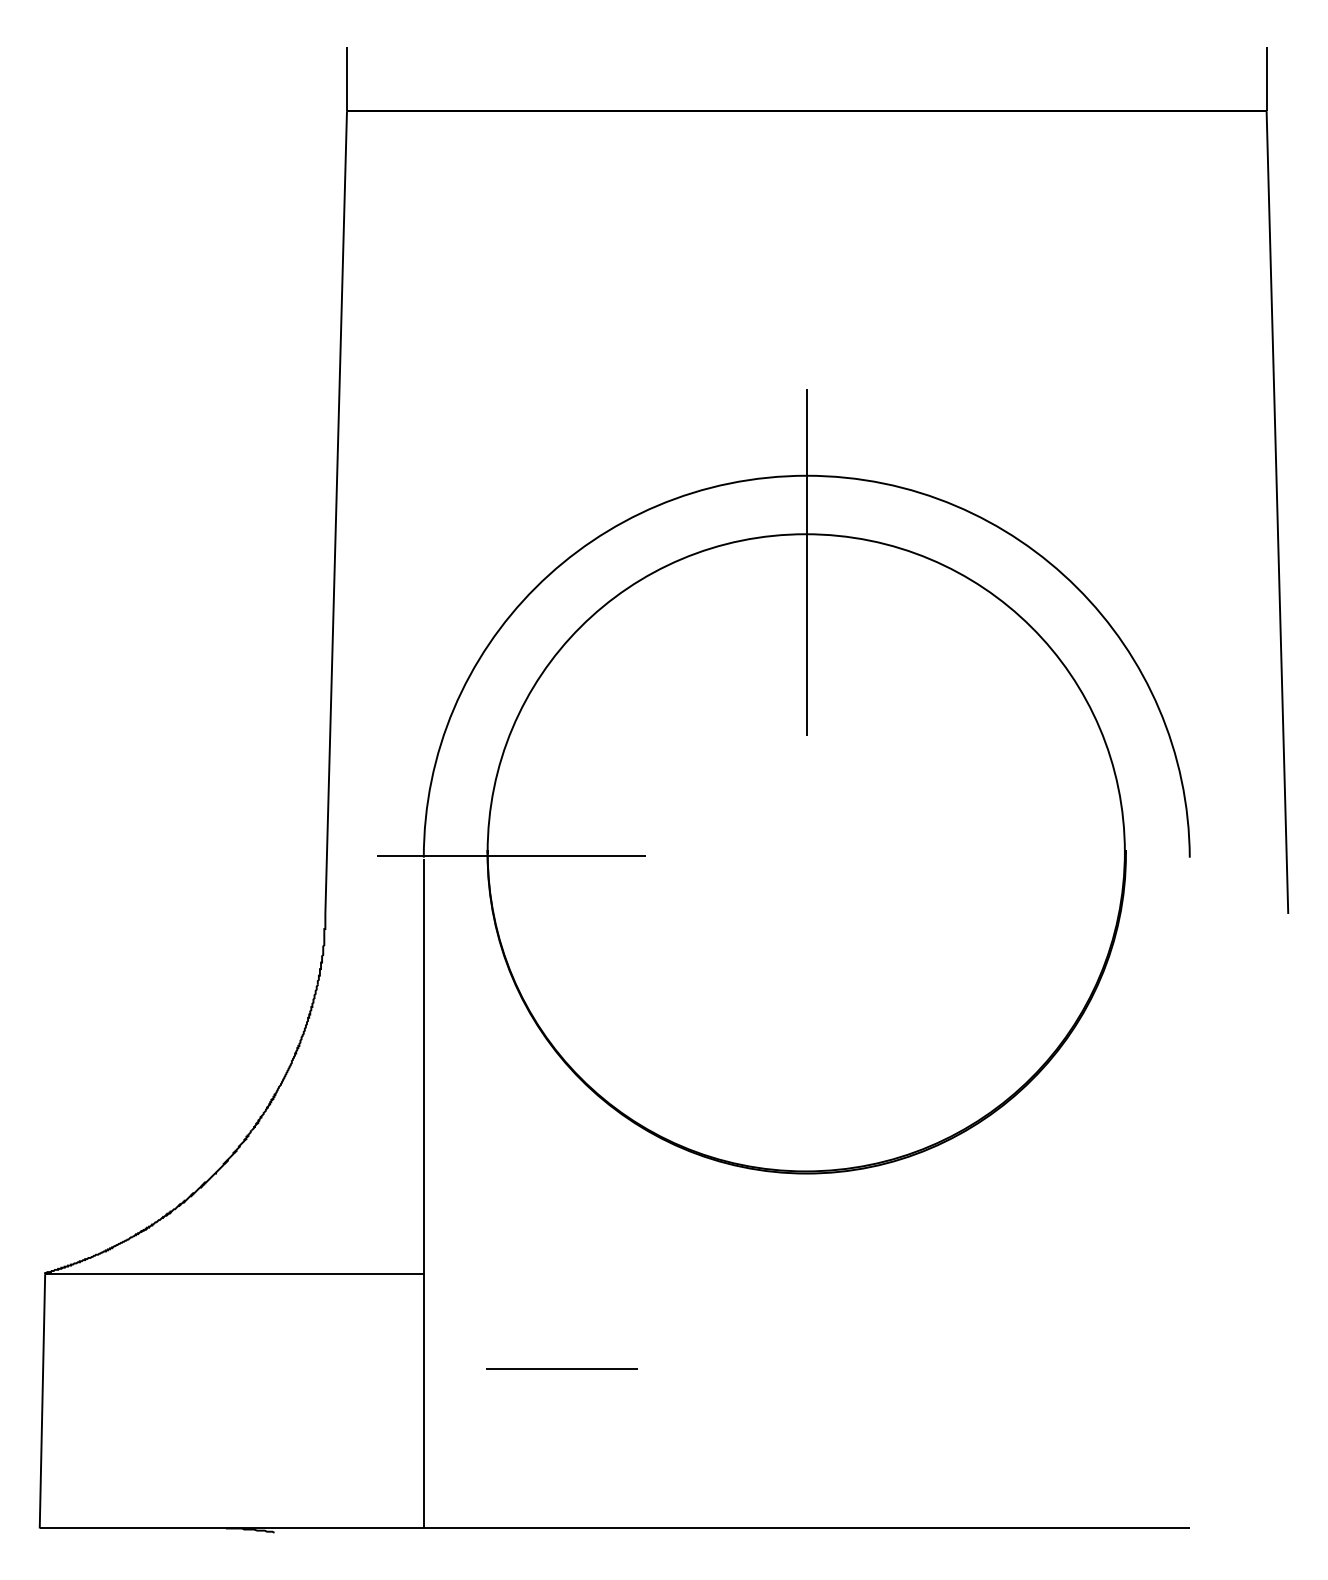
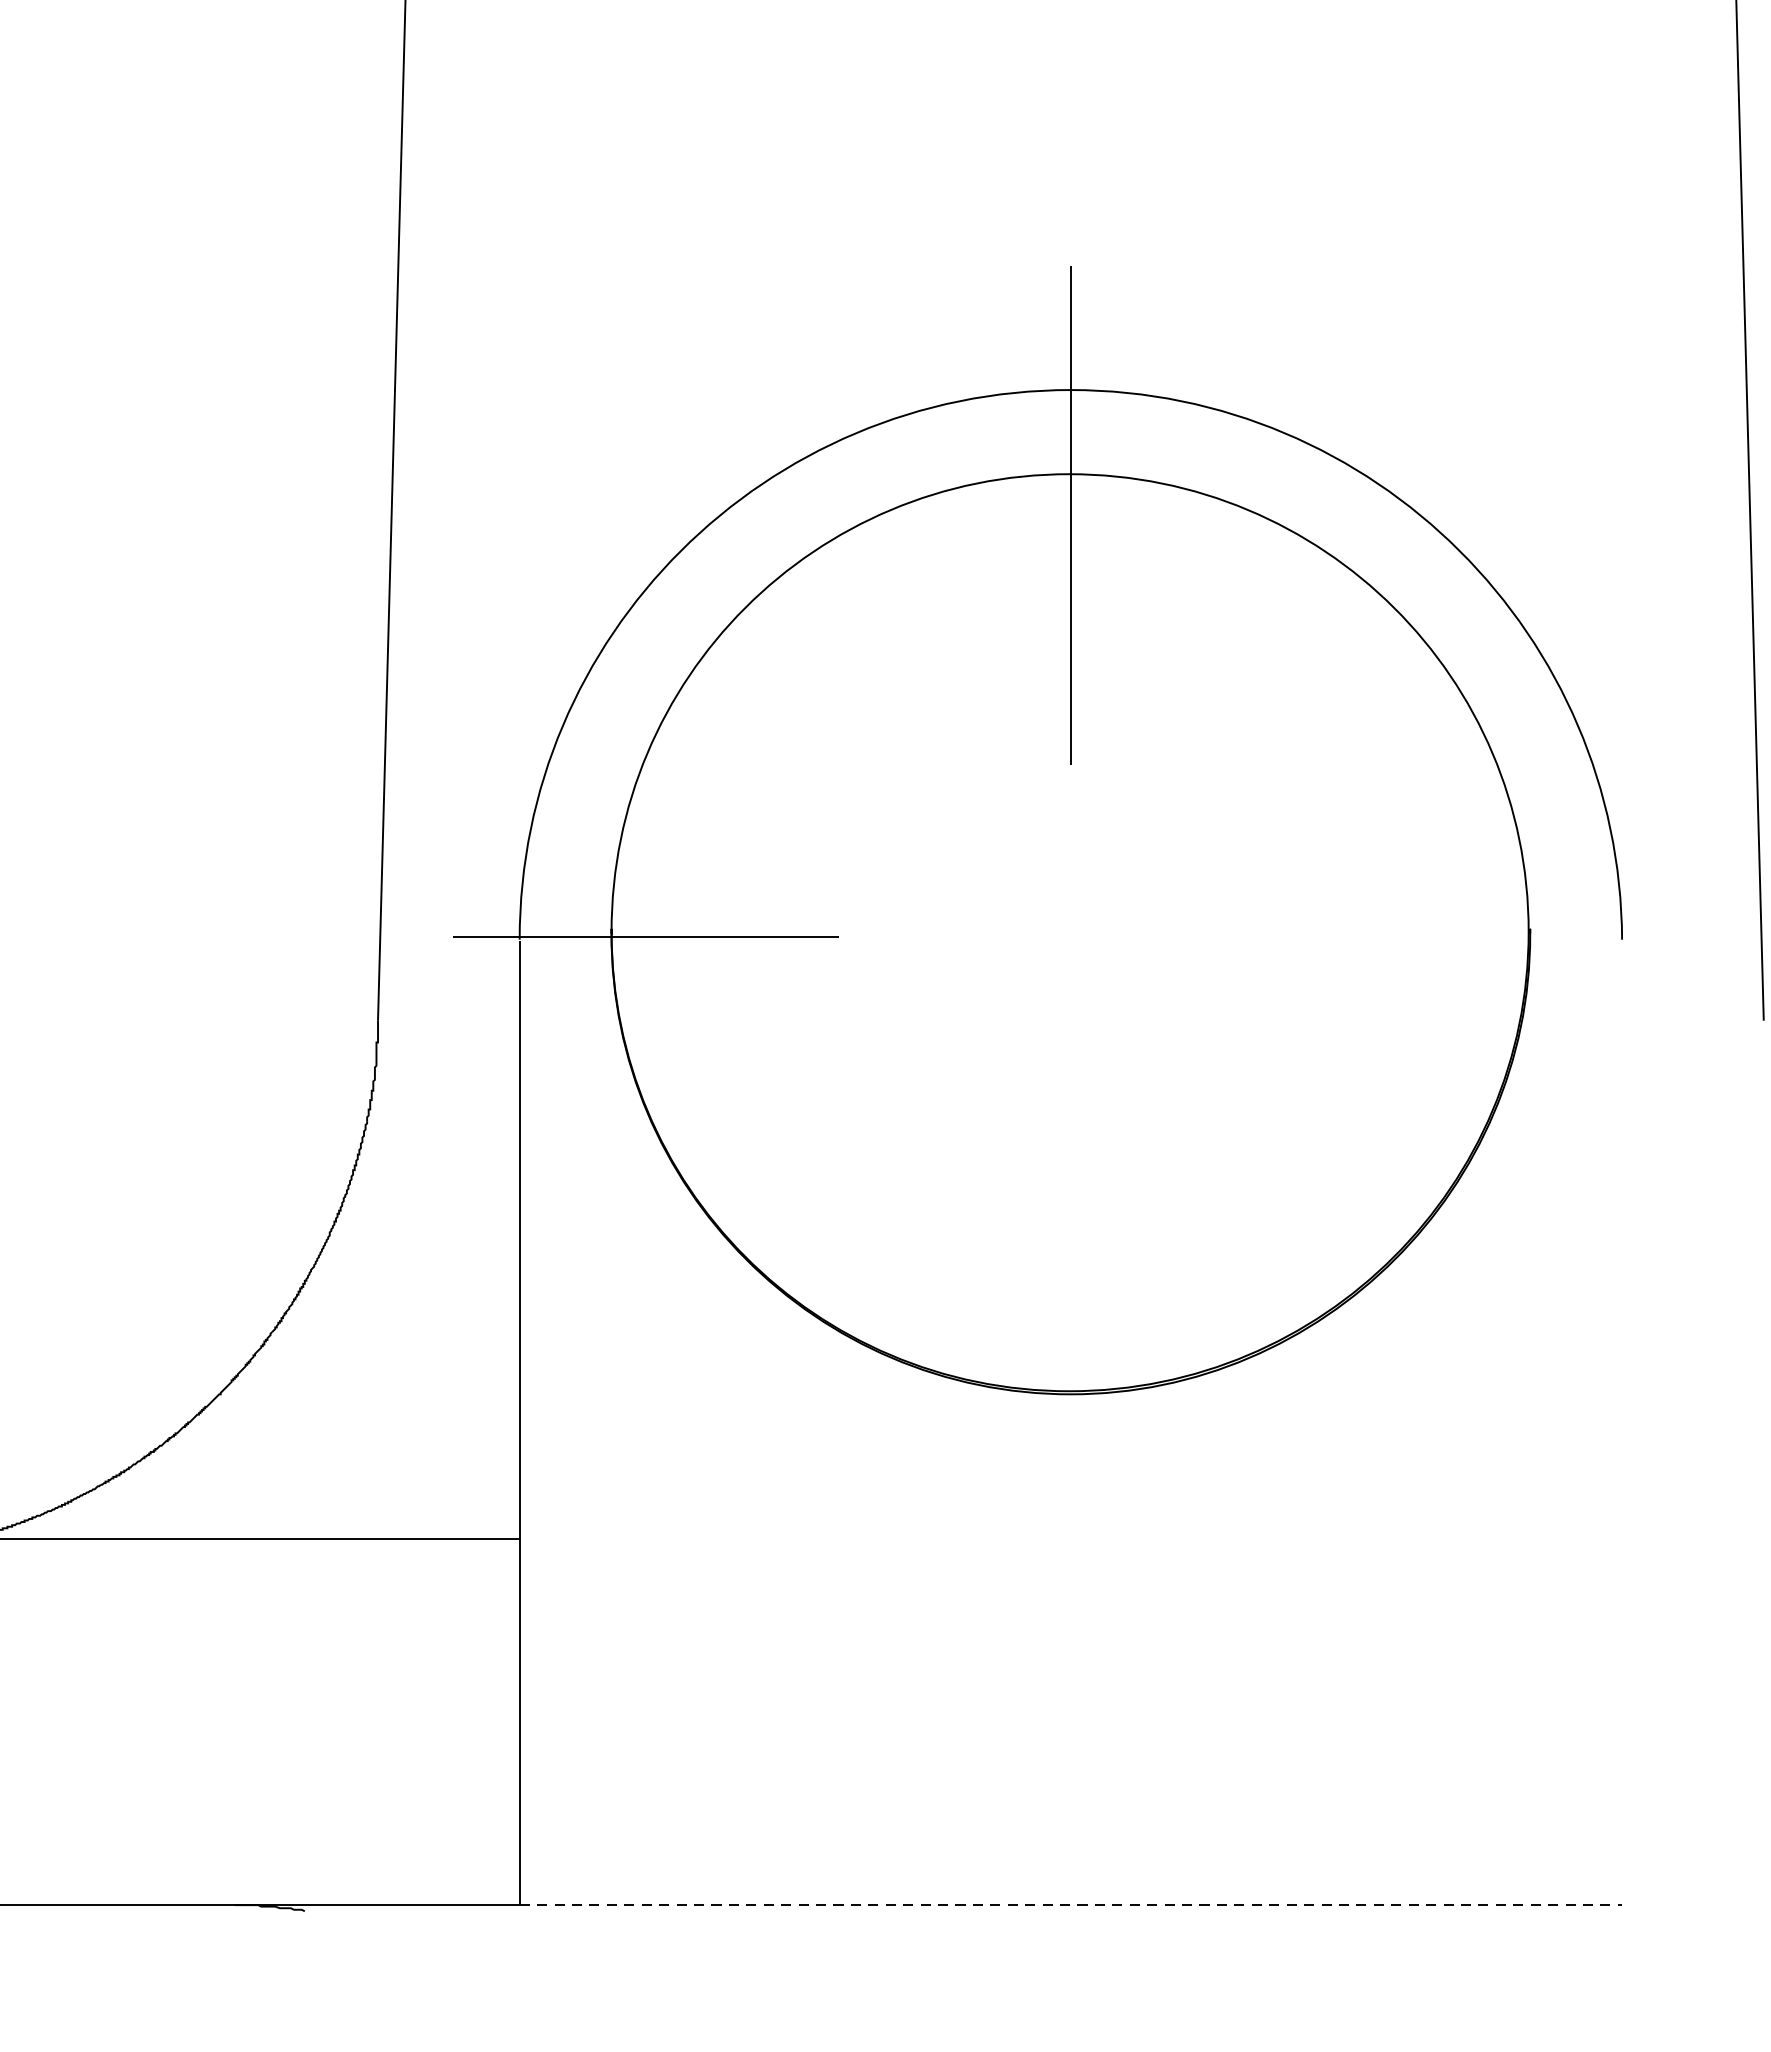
line: (561, 1368) -> (717, 1674), removed
line: (806, 1528) -> (1070, 1905), solid -> dashed

